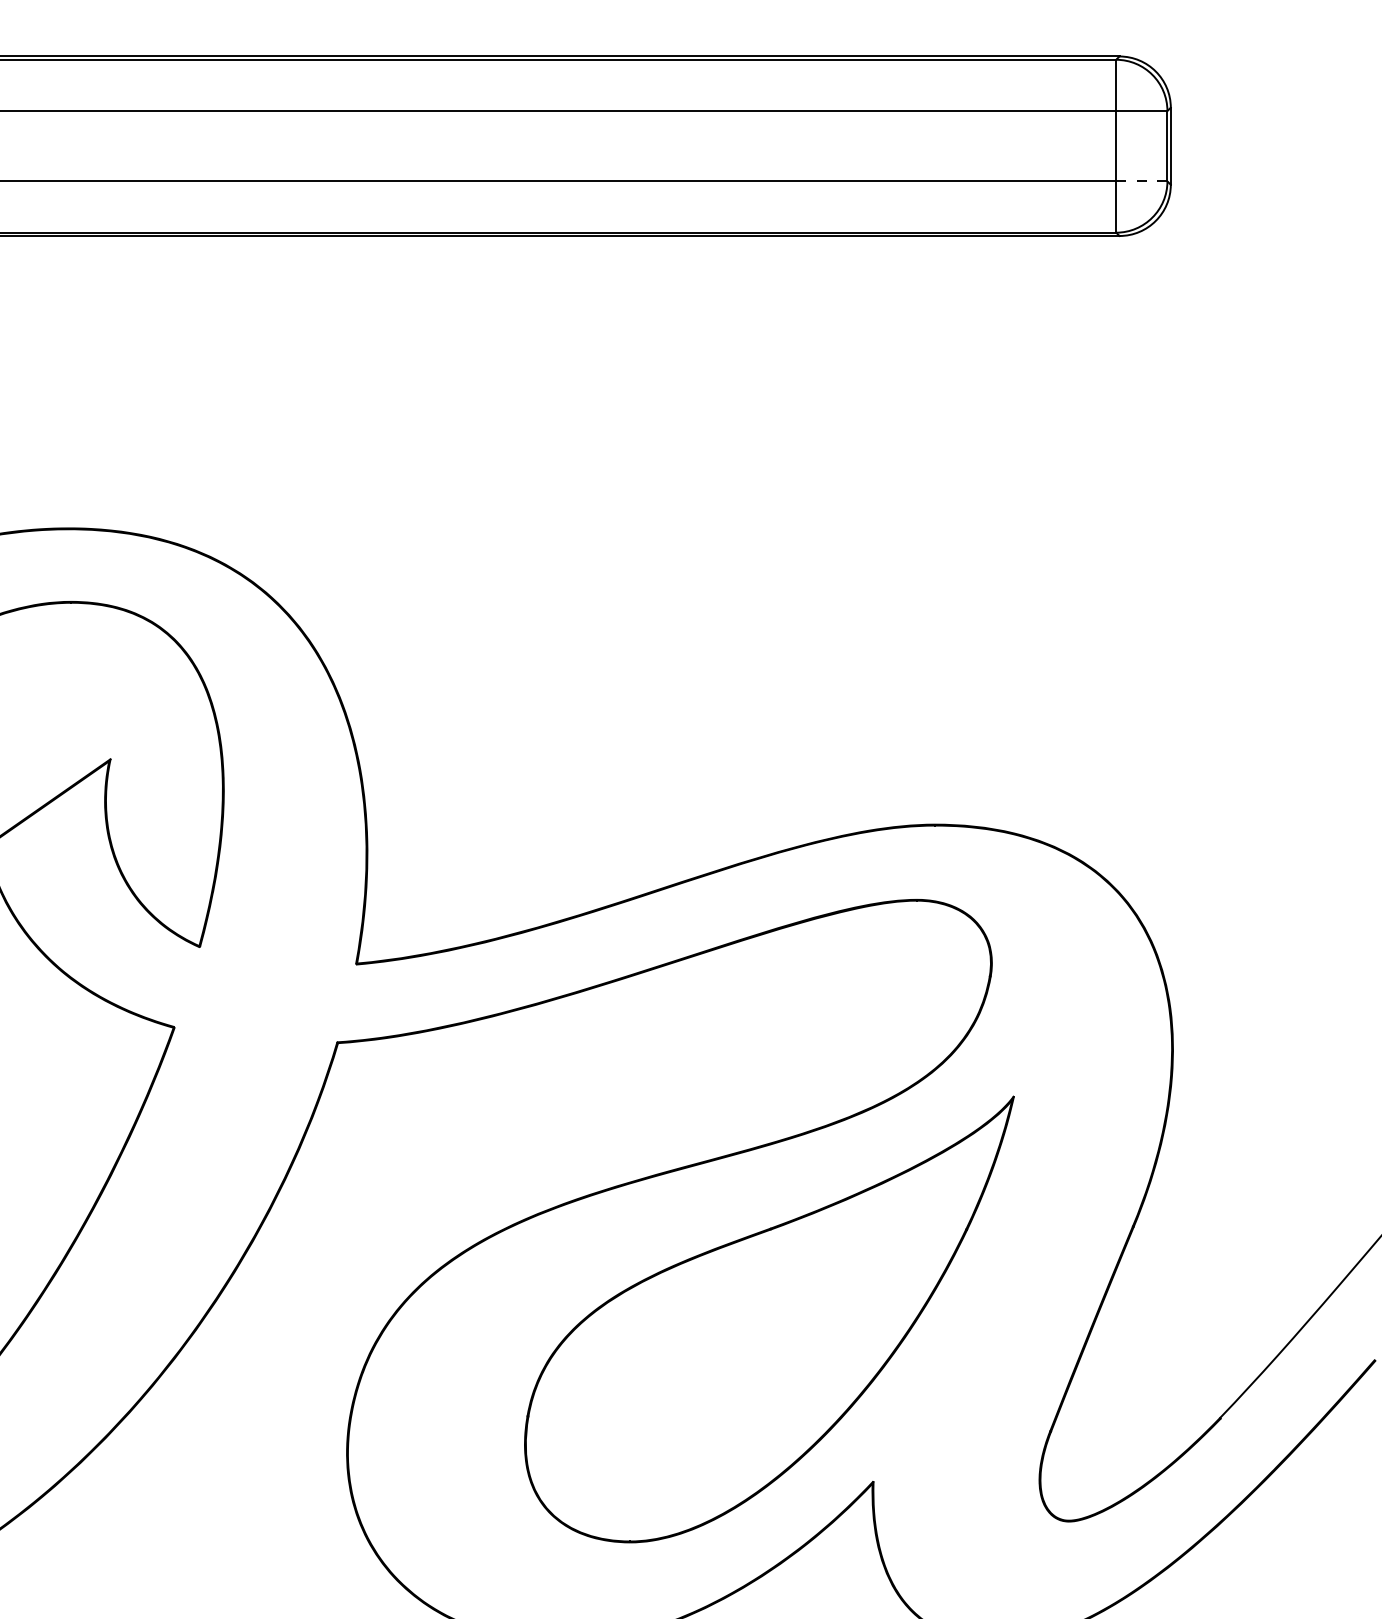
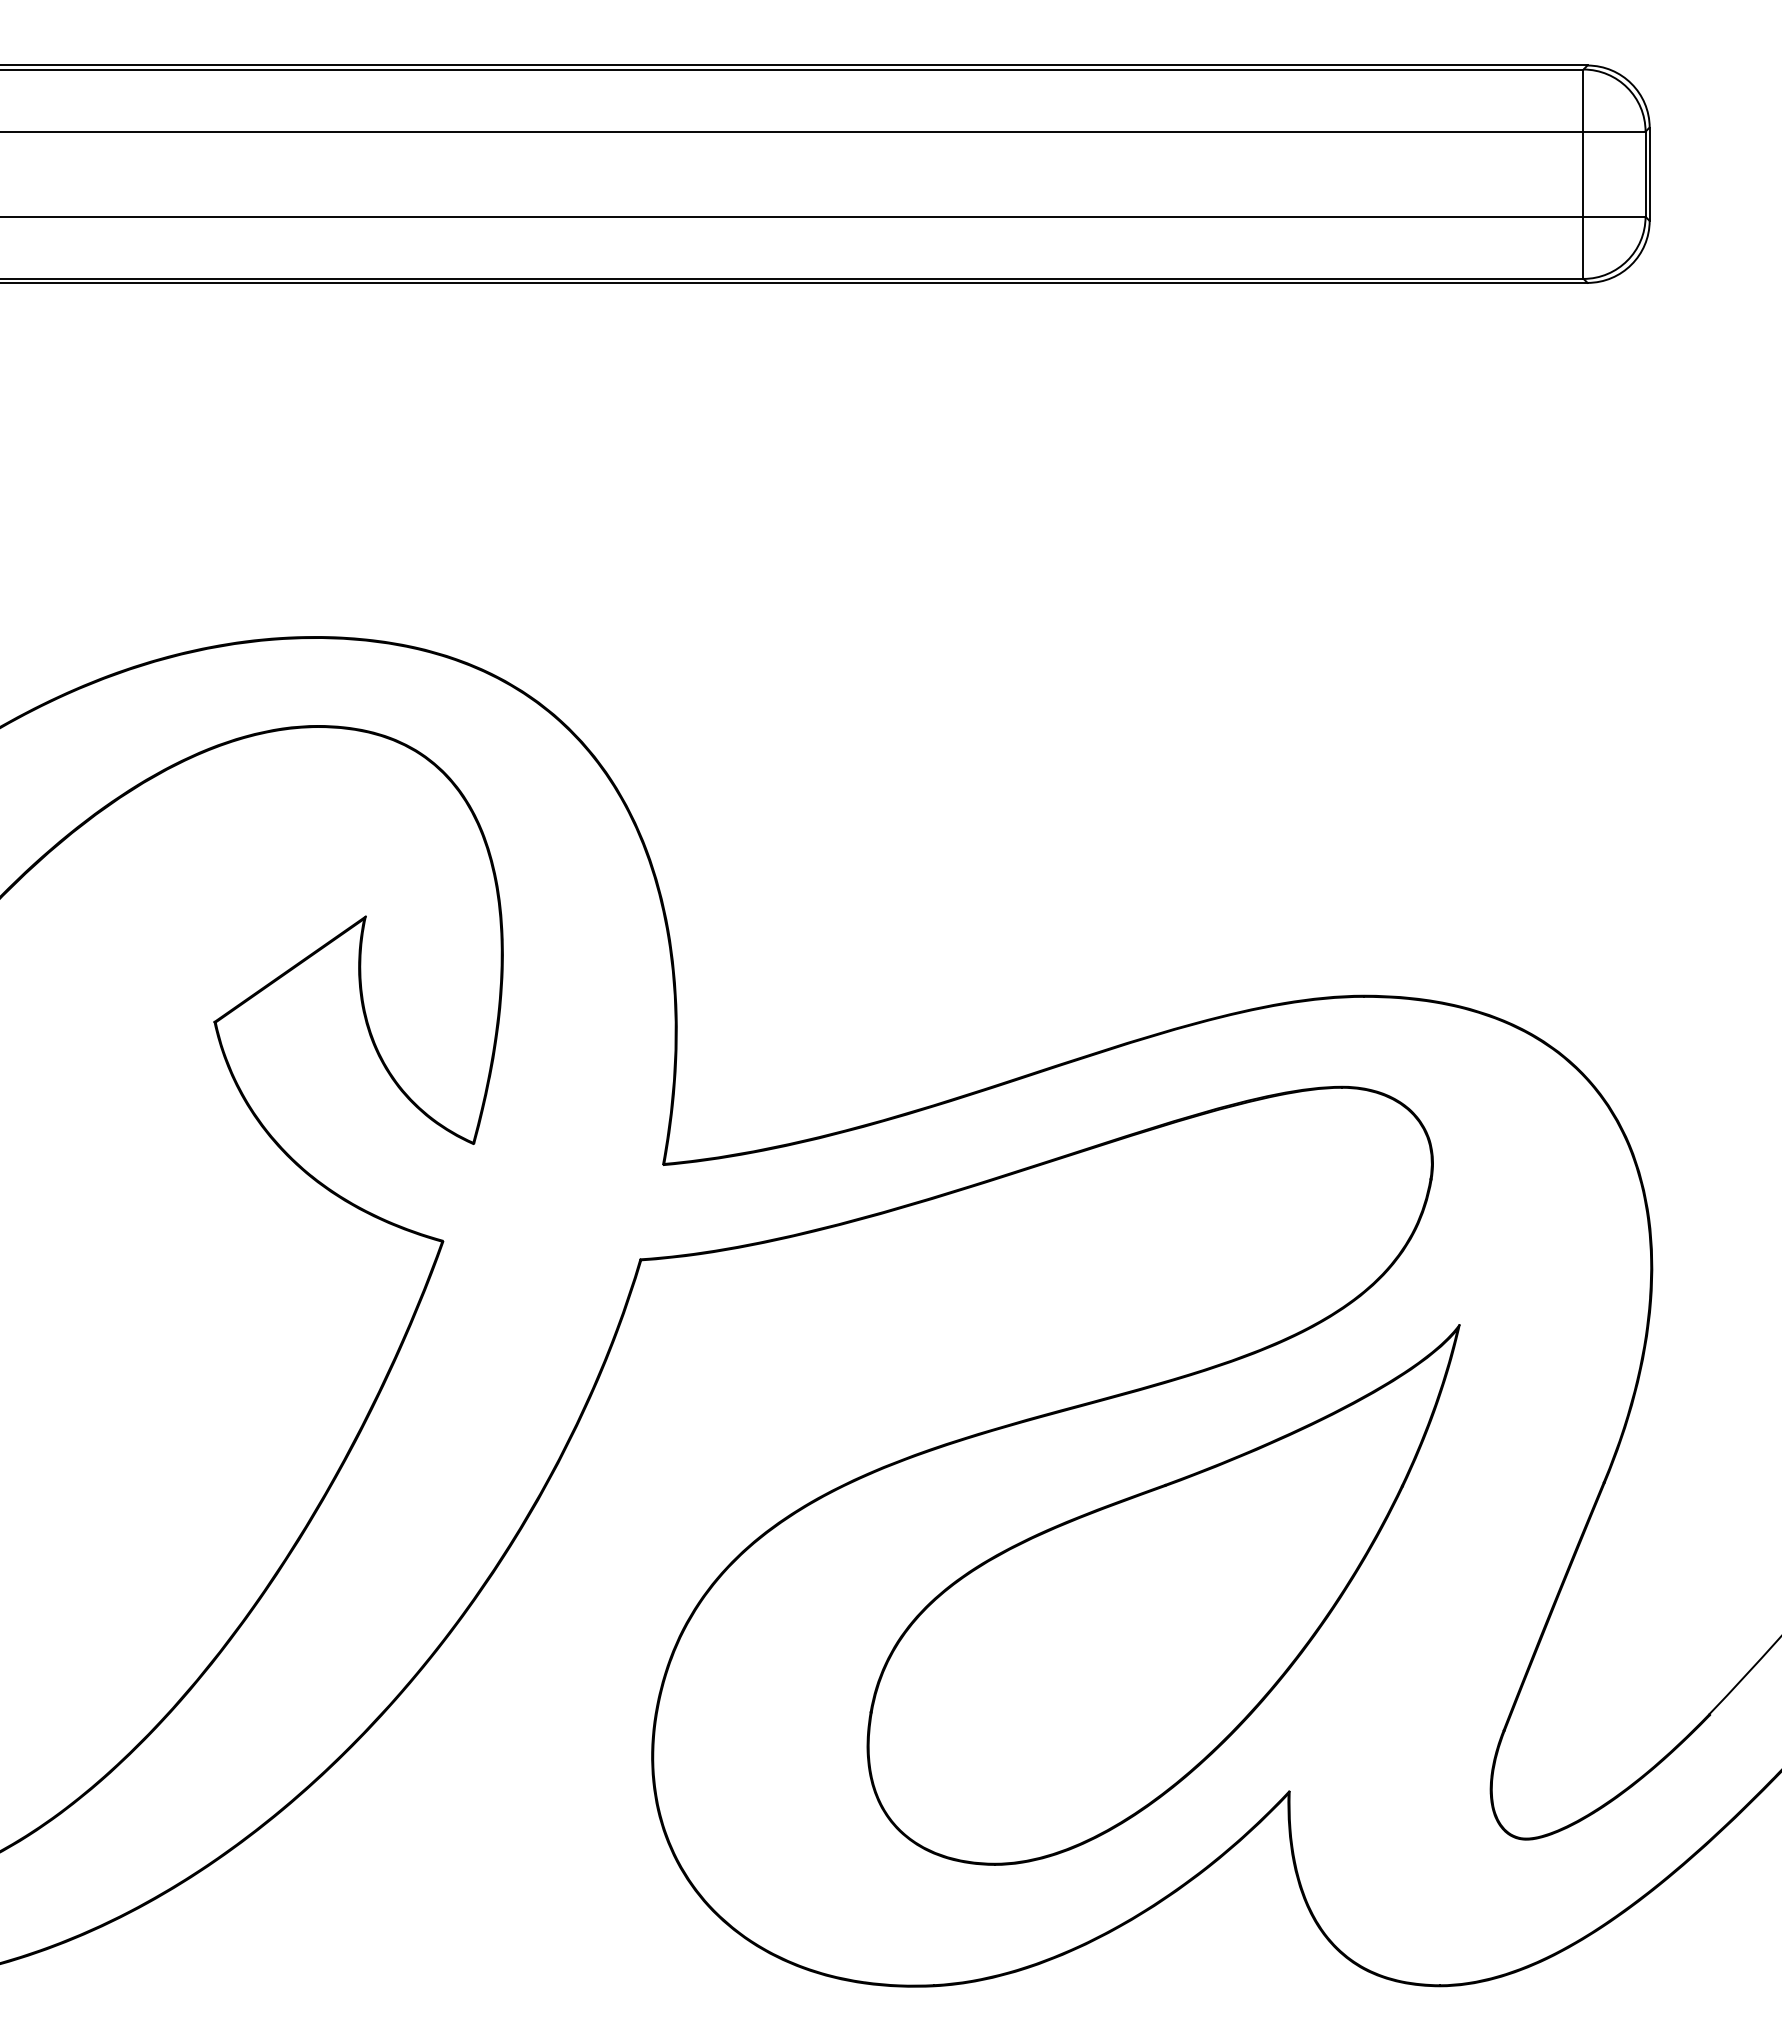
line: (1141, 181) -> (1614, 216), dashed -> solid

